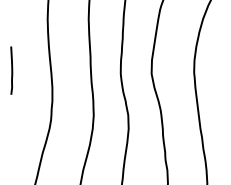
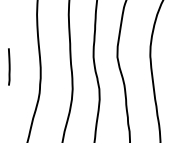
line: (11, 70) -> (9, 66), moved

